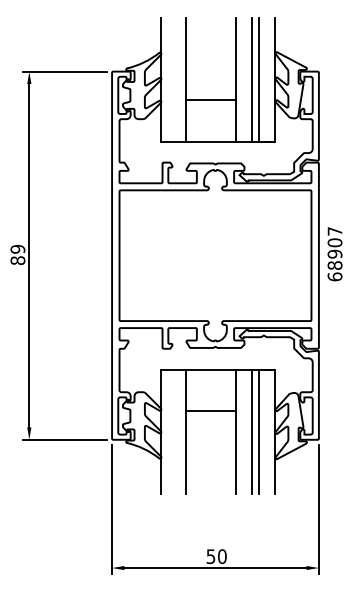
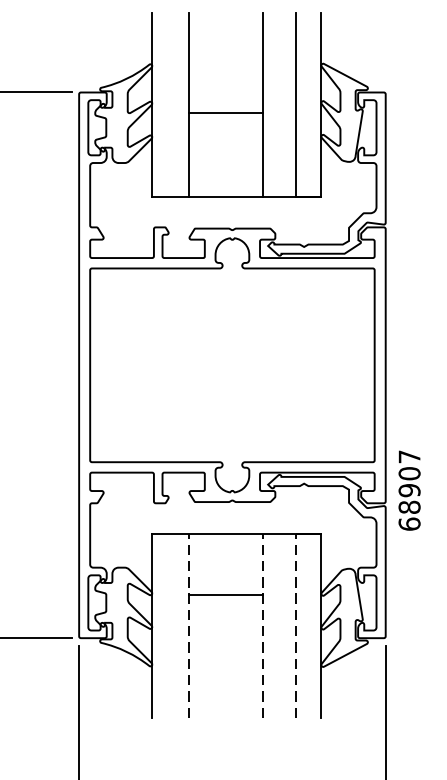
line: (252, 79) -> (287, 104), removed
line: (210, 100) -> (225, 113), moved
text: (334, 254) -> (408, 491), moved
line: (186, 431) -> (189, 625), solid -> dashed
line: (235, 431) -> (262, 625), solid -> dashed
line: (252, 431) -> (287, 625), removed
line: (258, 431) -> (296, 625), solid -> dashed

